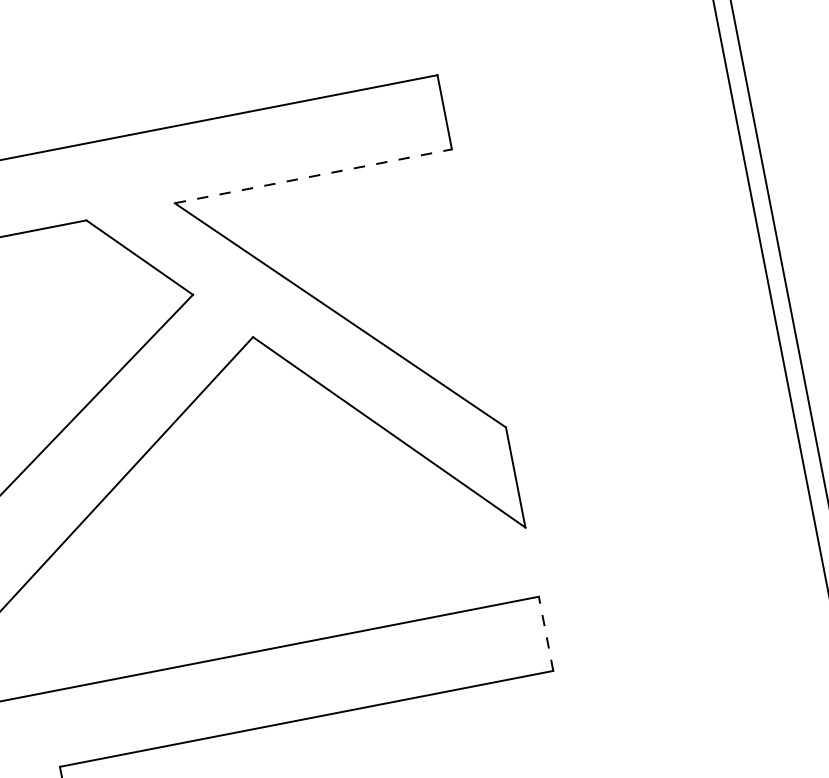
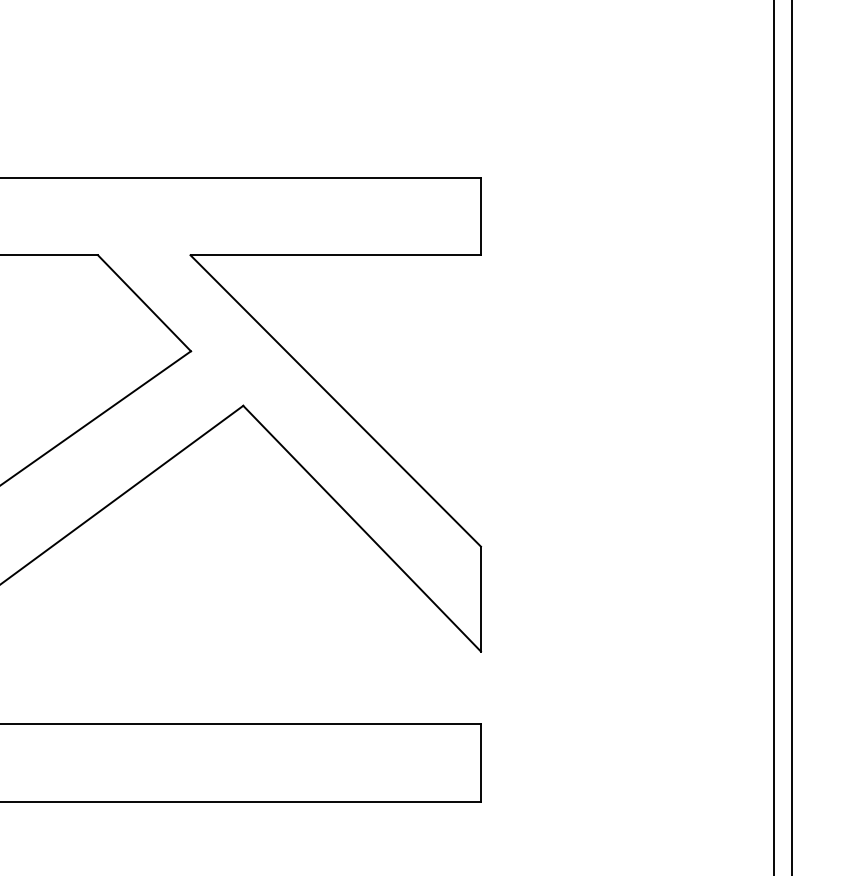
line: (314, 176) -> (336, 255), dashed -> solid
line: (545, 633) -> (480, 762), dashed -> solid

